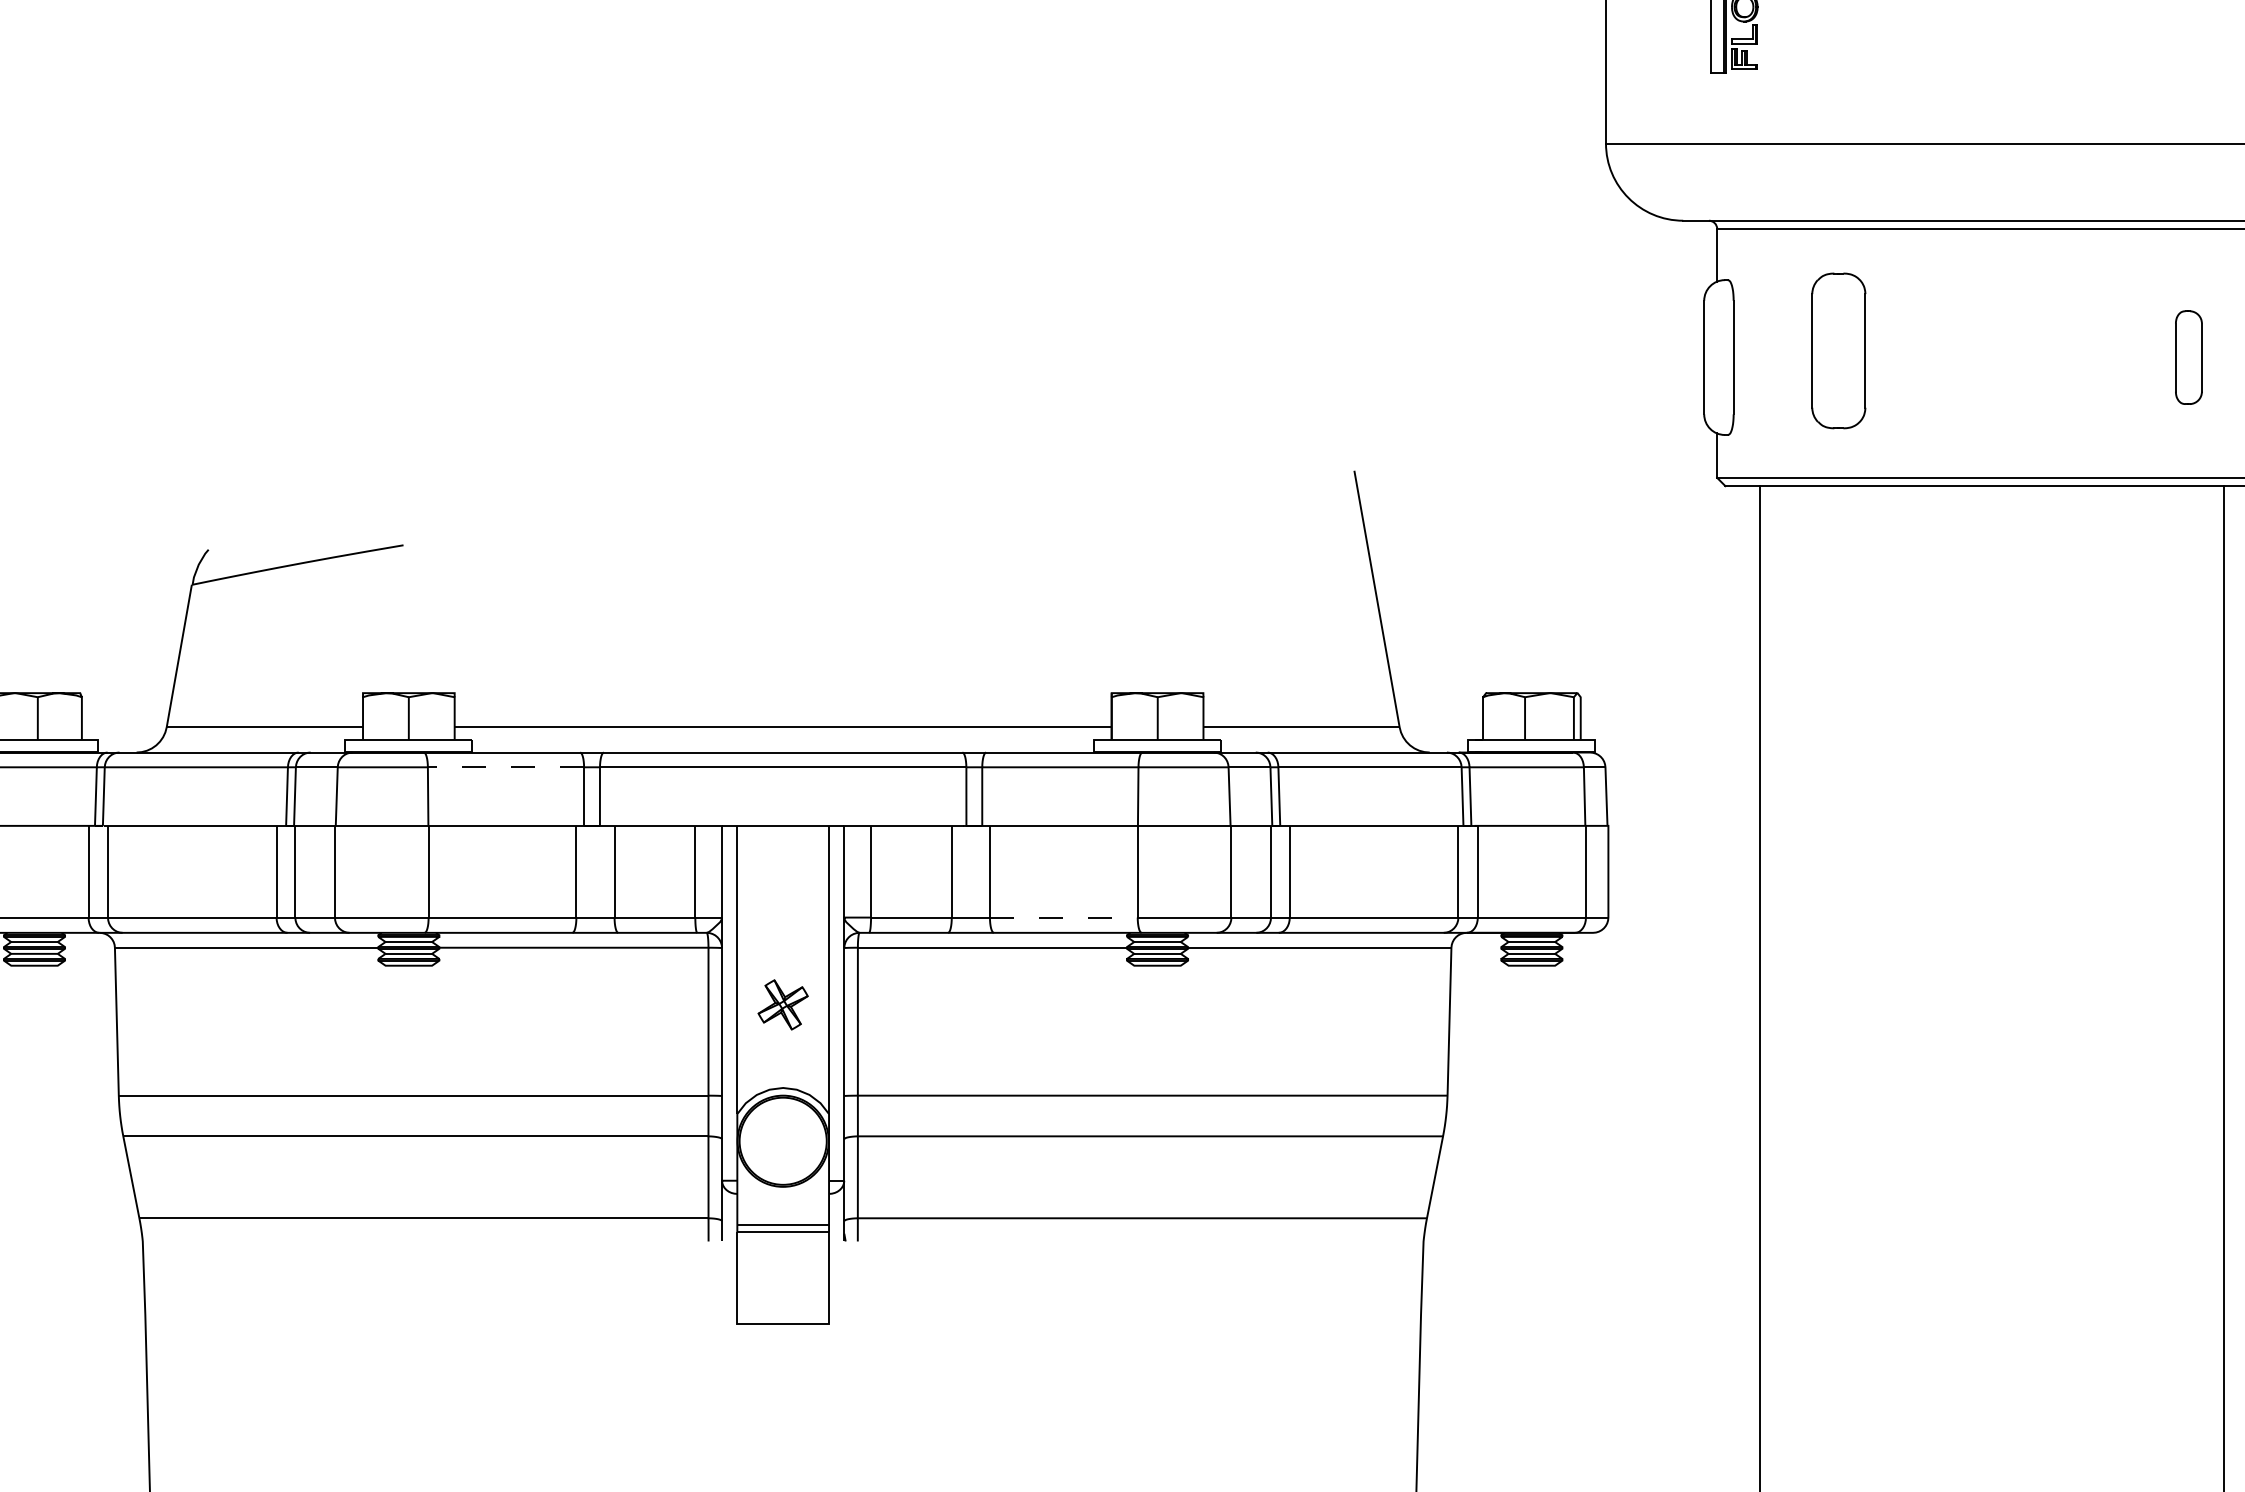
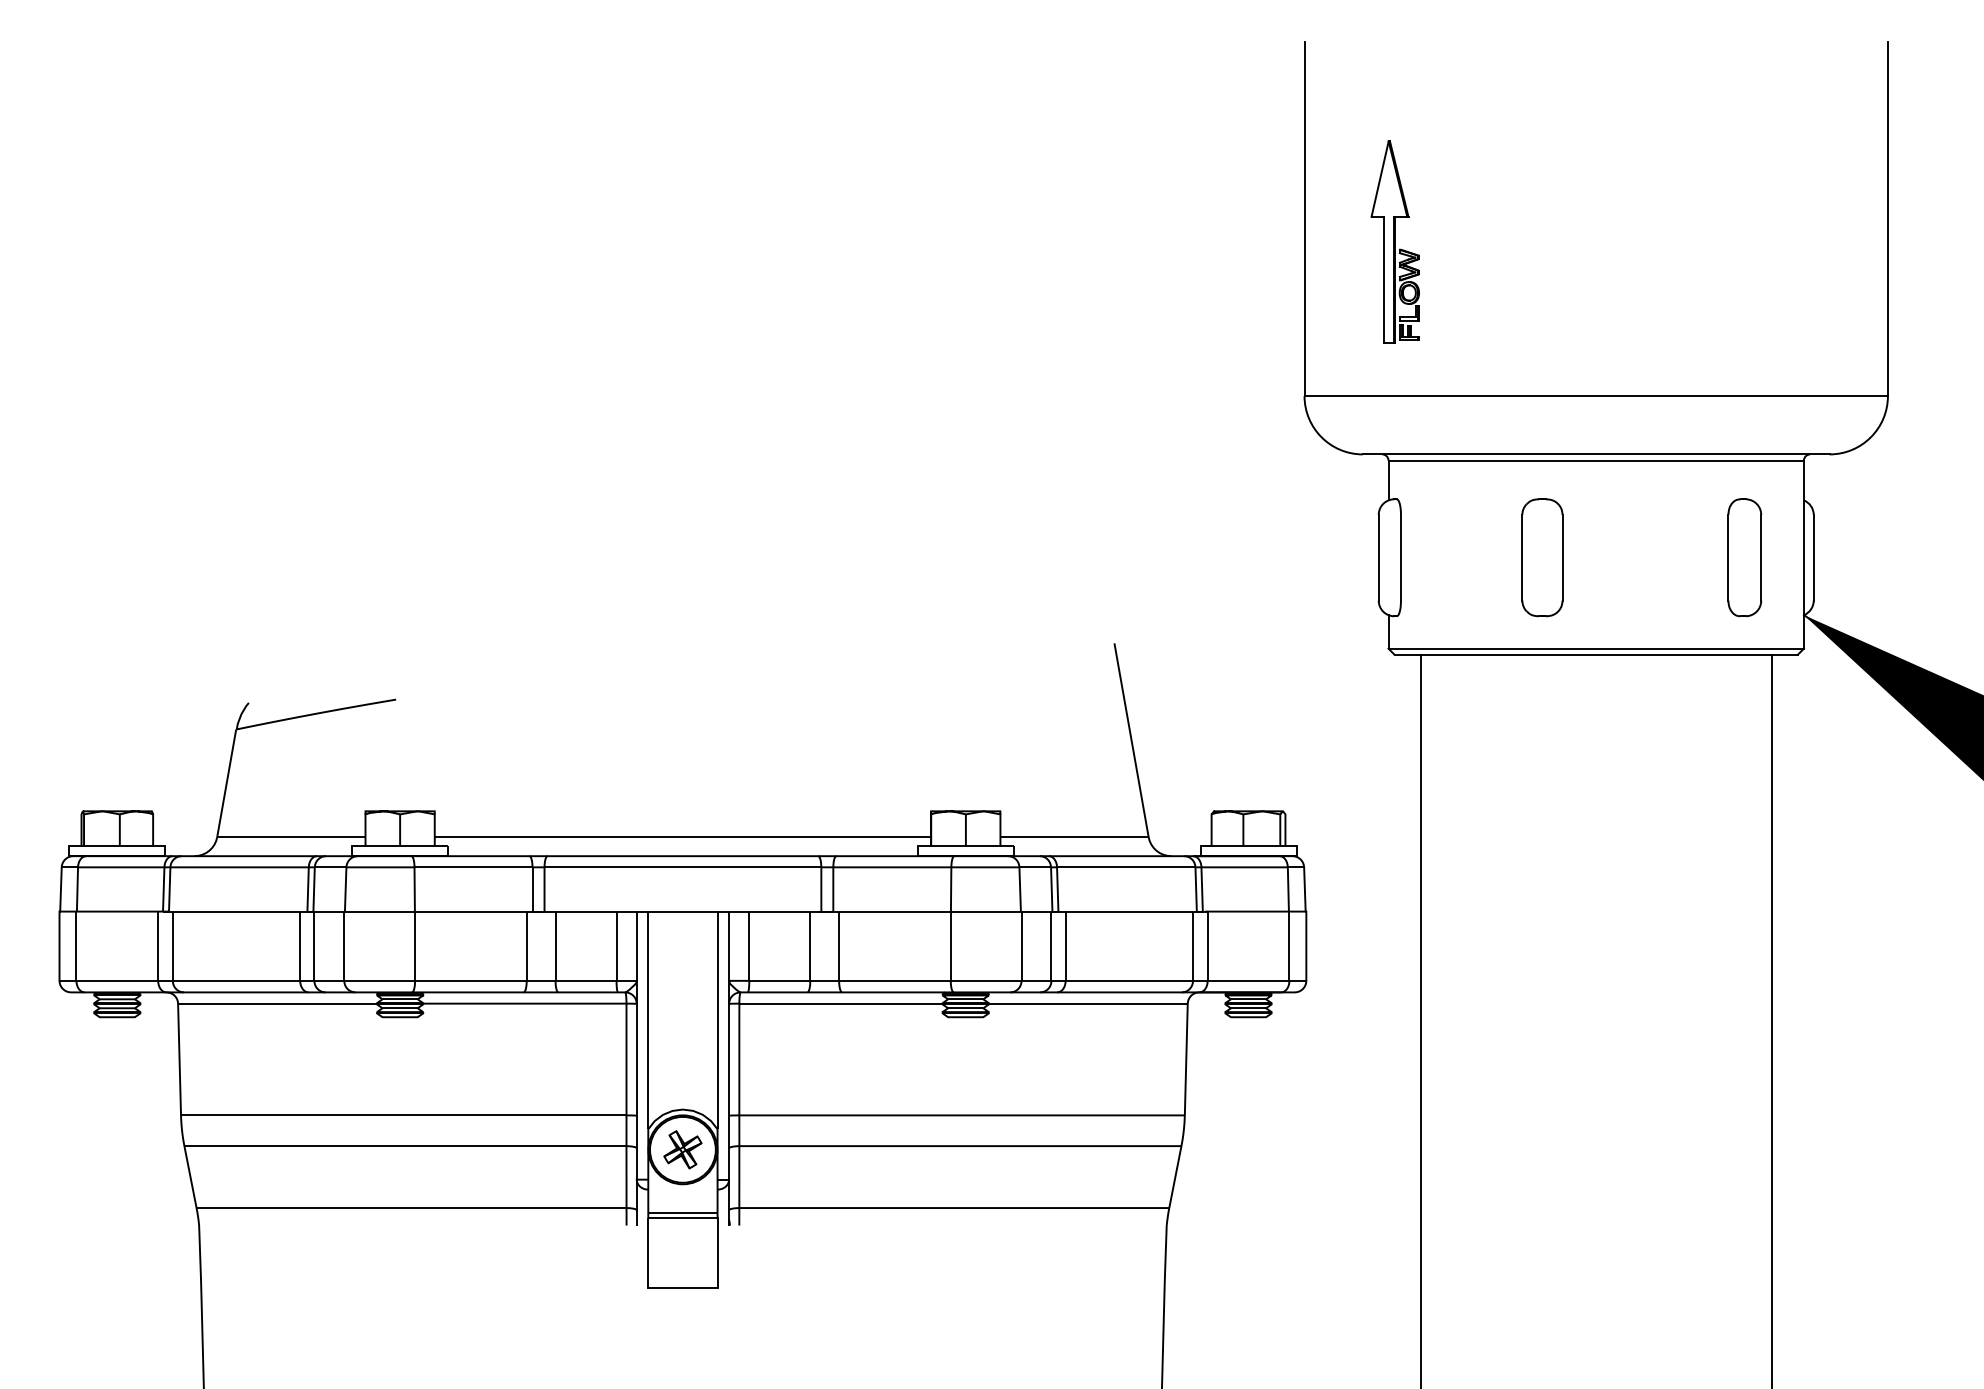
part: (1838, 350) -> (1542, 557), moved
part: (2188, 357) -> (1744, 557), size x1.67
line: (505, 767) -> (473, 867), dashed -> solid
line: (1063, 917) -> (894, 980), dashed -> solid
part: (782, 1004) -> (682, 1149), moved

